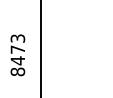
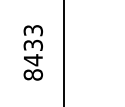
text: (17, 49) -> (32, 45), 8473 -> 8433

